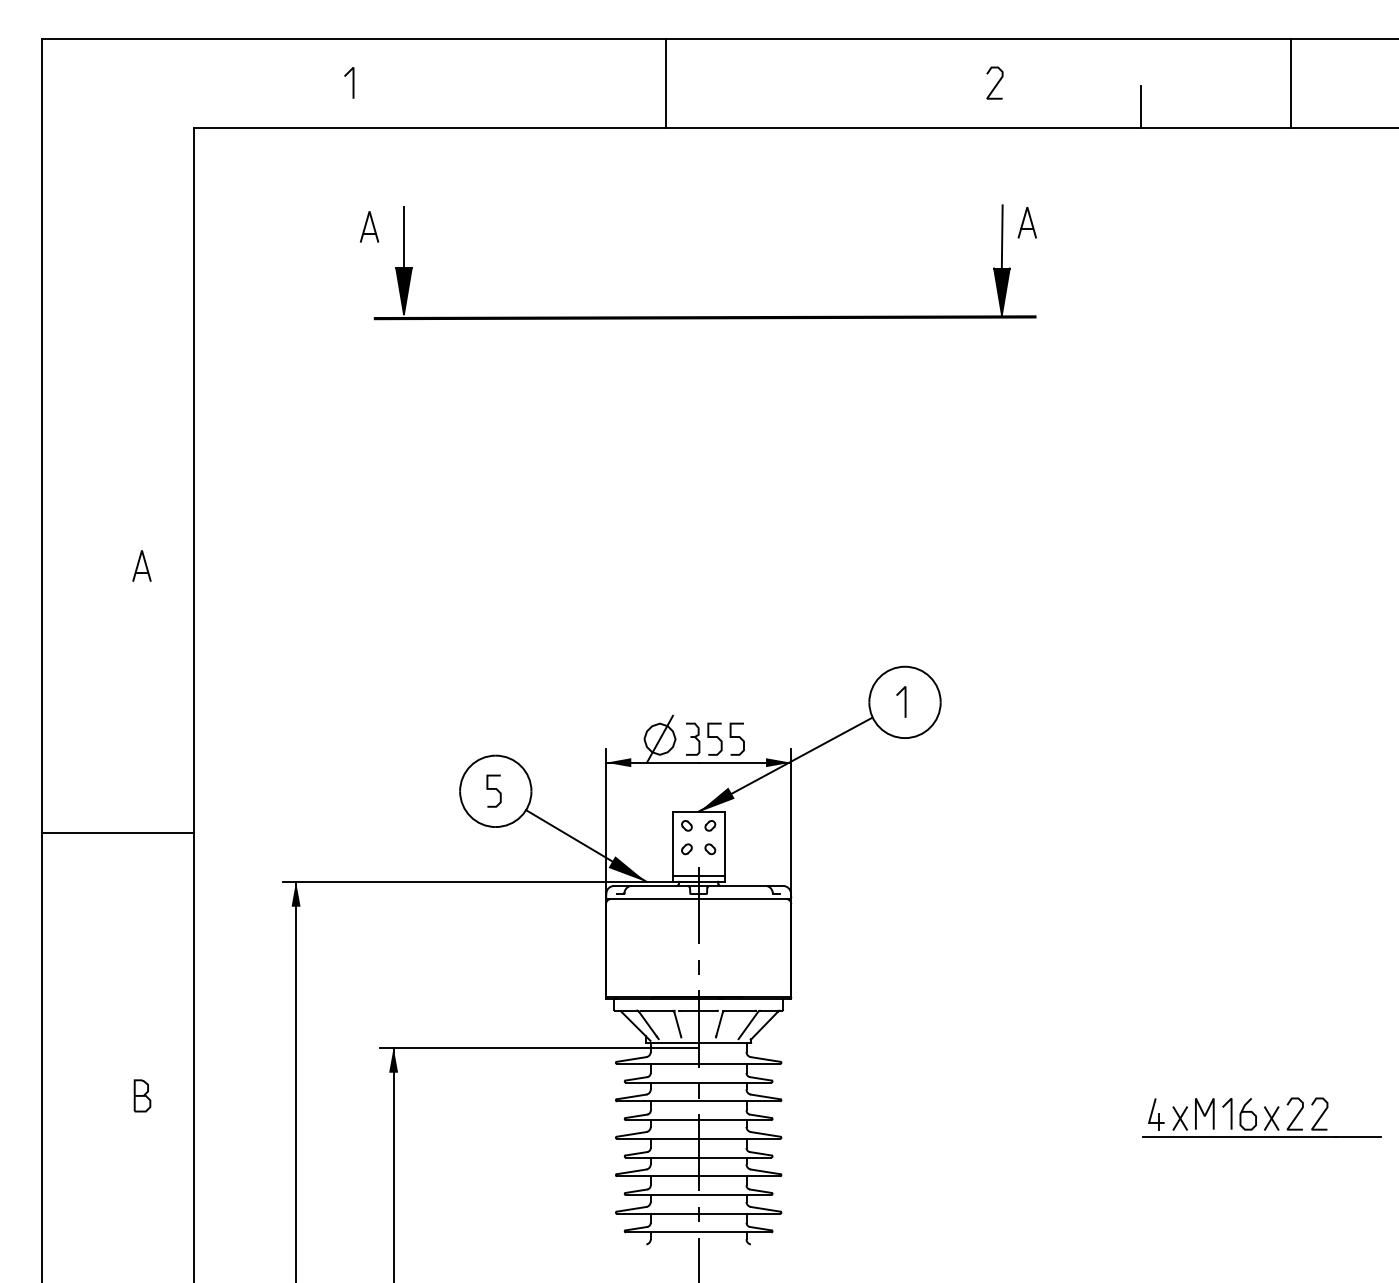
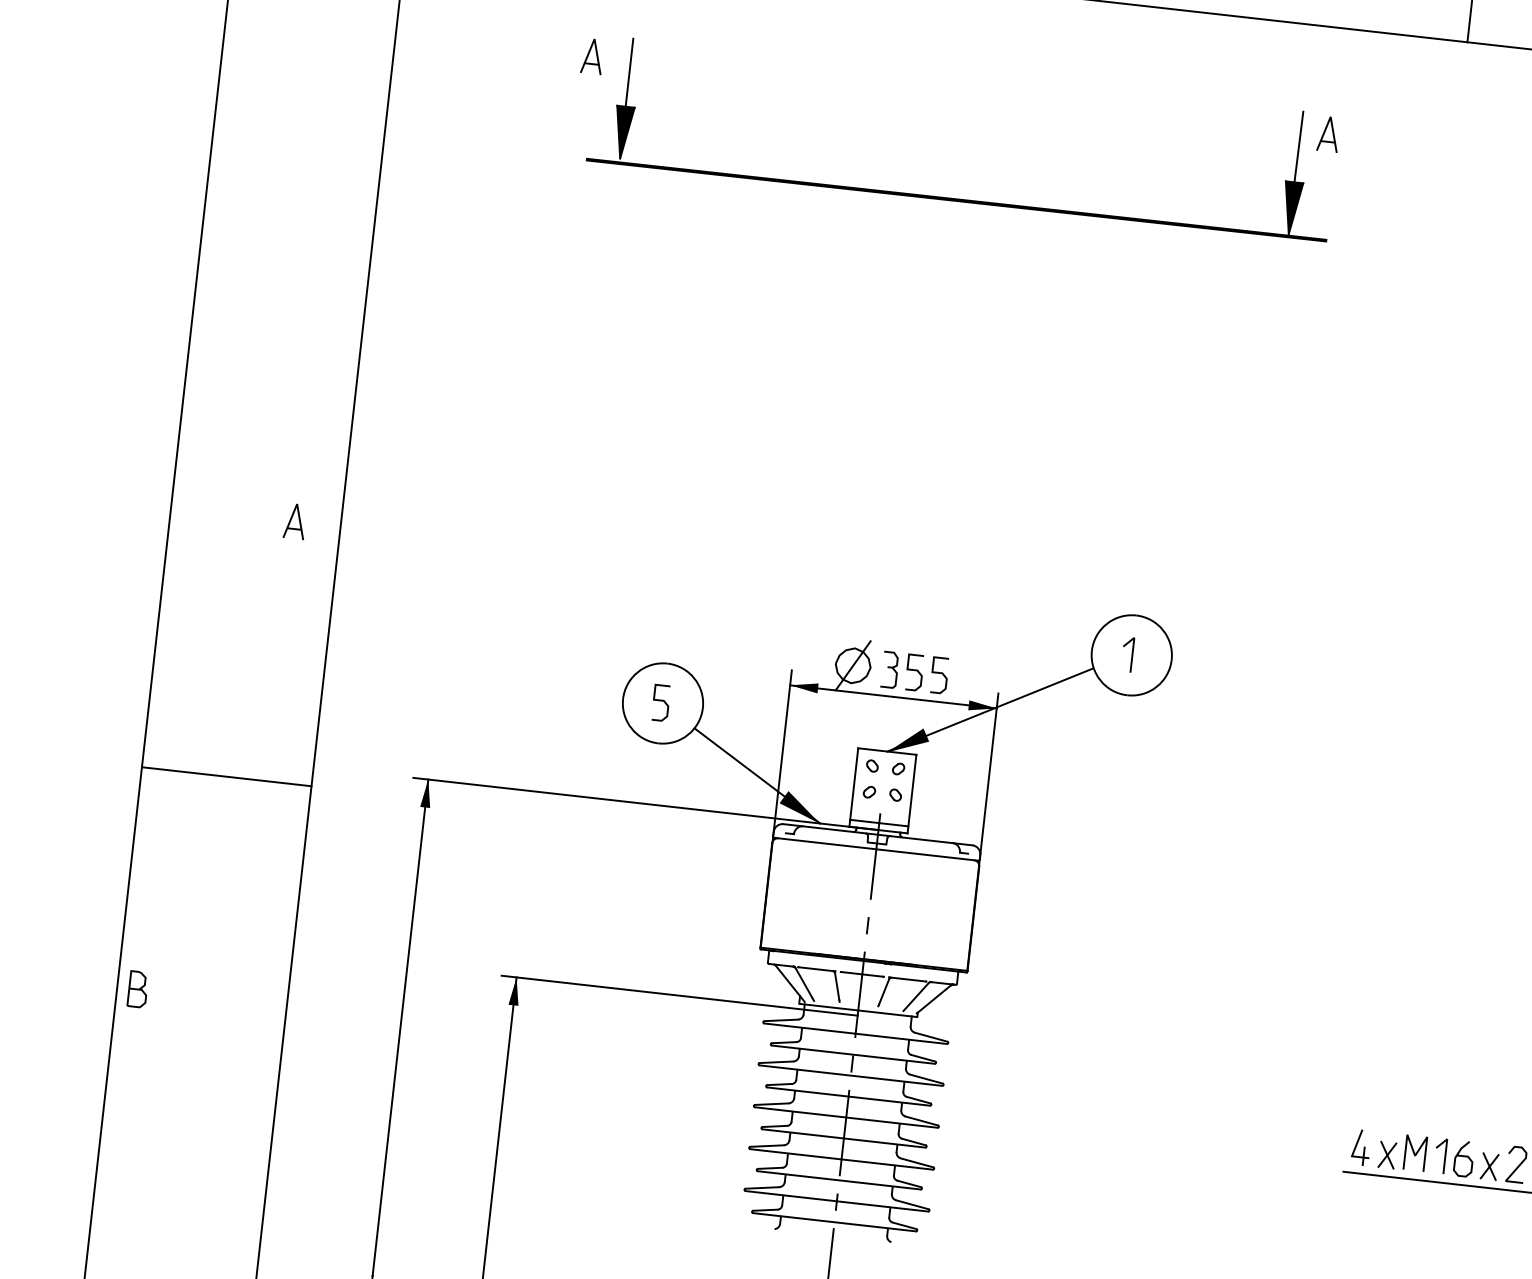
part: (141, 565) -> (294, 520), moved
line: (117, 833) -> (226, 776), moved
part: (142, 1095) -> (138, 989), moved

